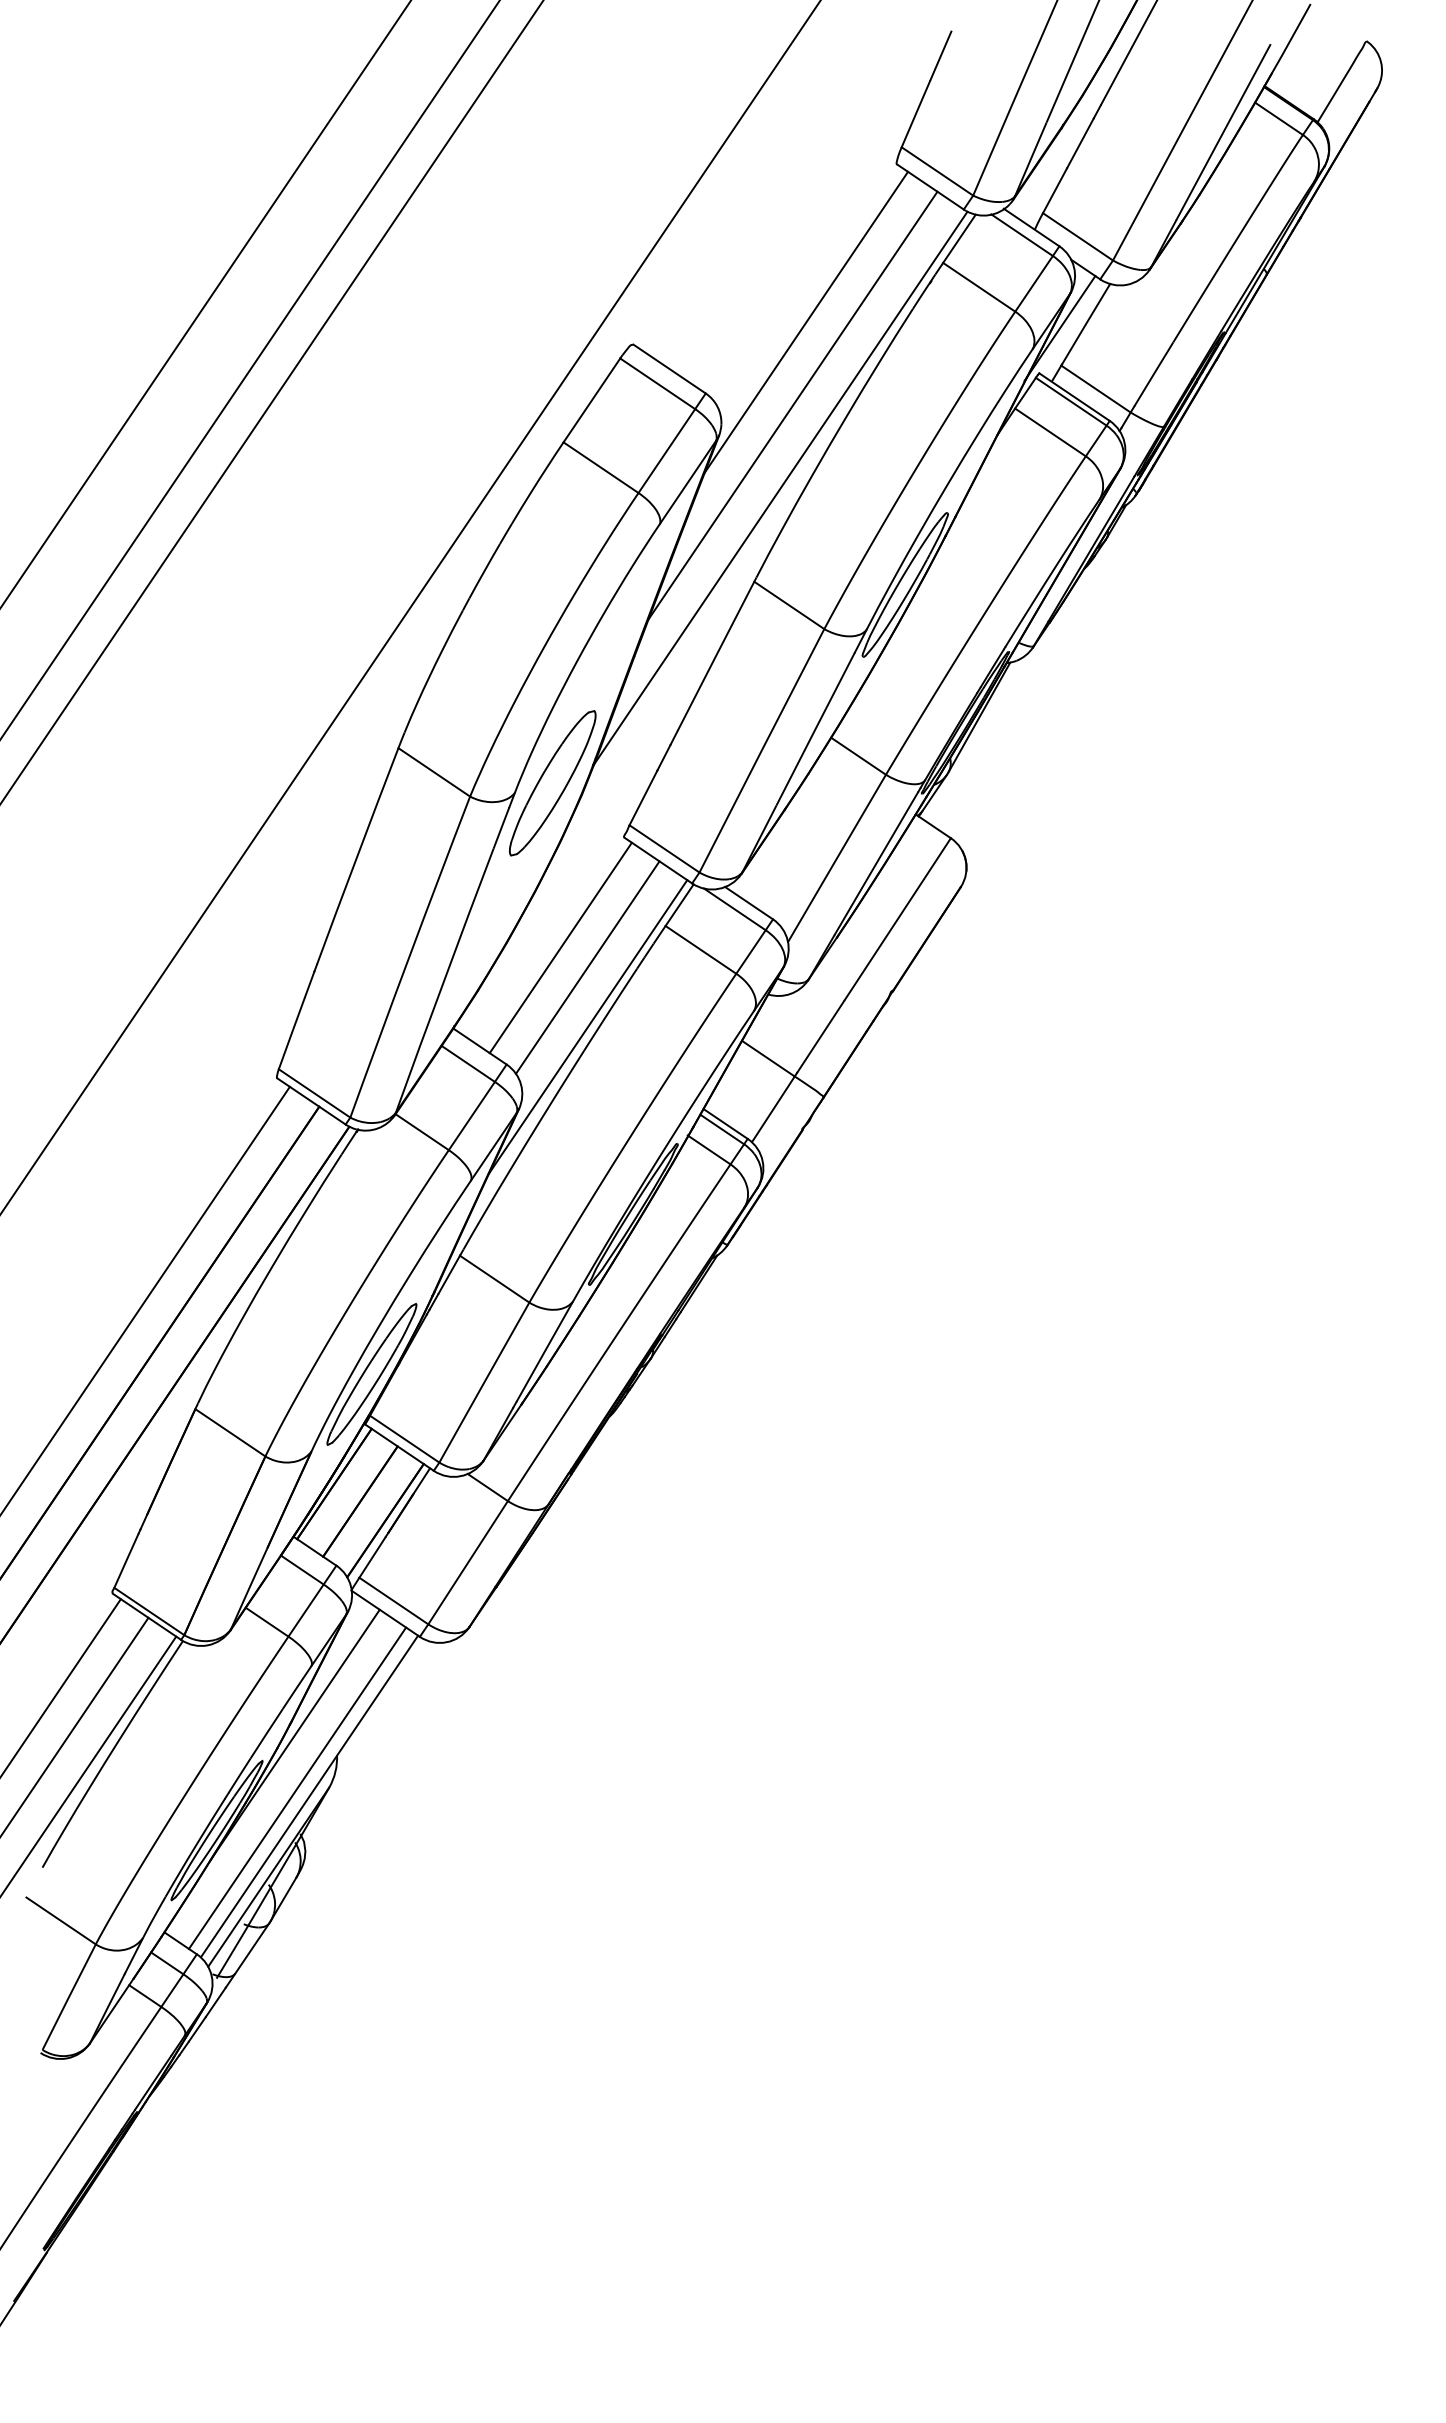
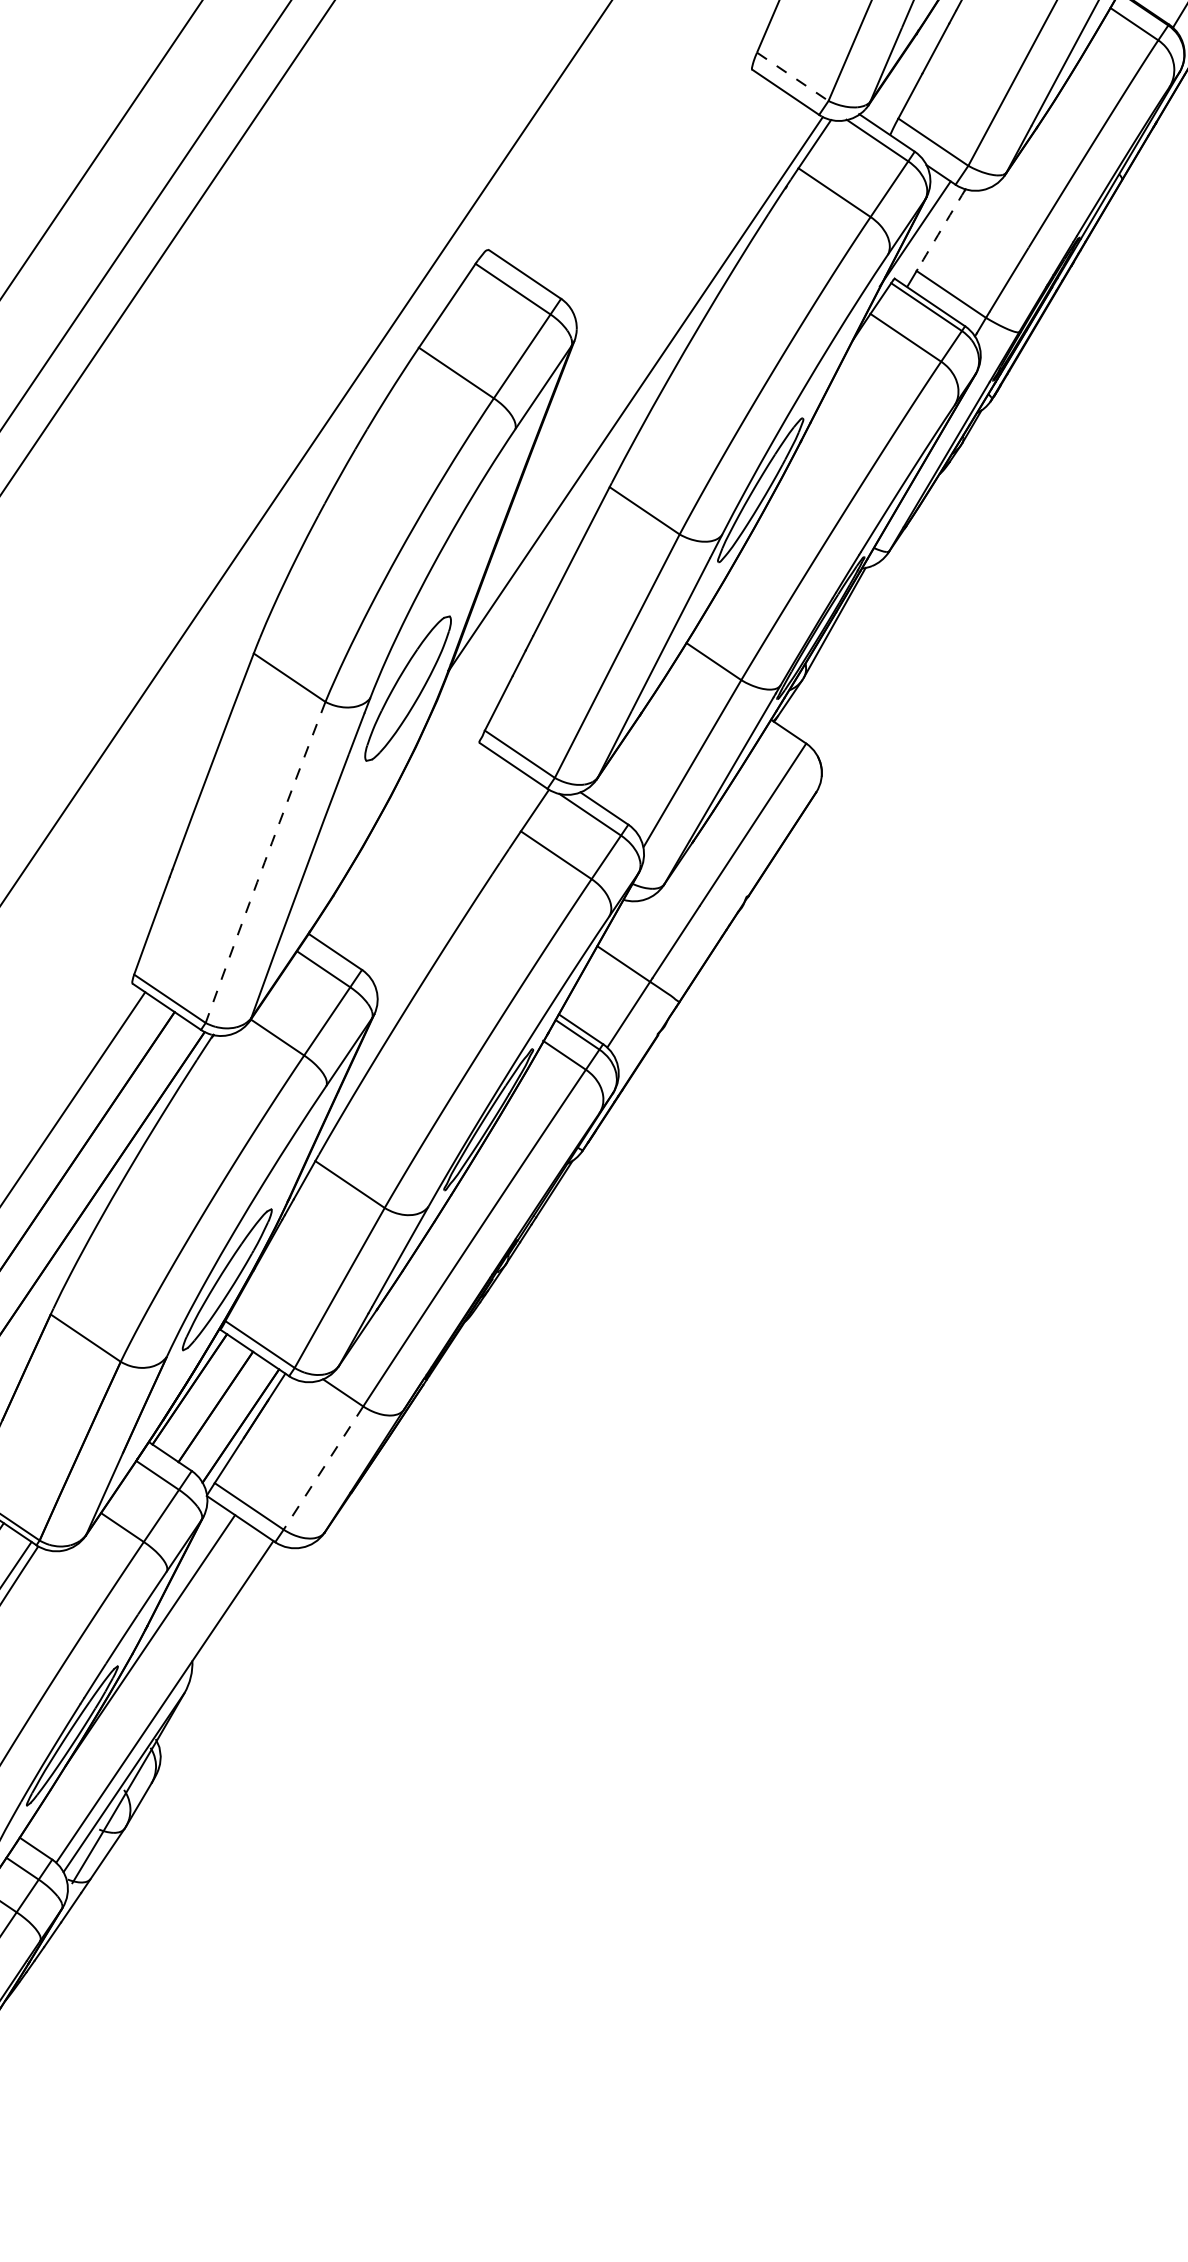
line: (937, 171) -> (792, 76), solid -> dashed
line: (806, 321) -> (661, 226), removed
arc: (1085, 324) -> (940, 229), solid -> dashed
line: (792, 405) -> (647, 310), removed
line: (560, 947) -> (415, 852), removed
arc: (409, 956) -> (264, 861), solid -> dashed
line: (587, 967) -> (442, 872), removed
line: (587, 1026) -> (442, 931), removed
line: (467, 1563) -> (322, 1468), solid -> dashed
line: (297, 1787) -> (152, 1692), removed

